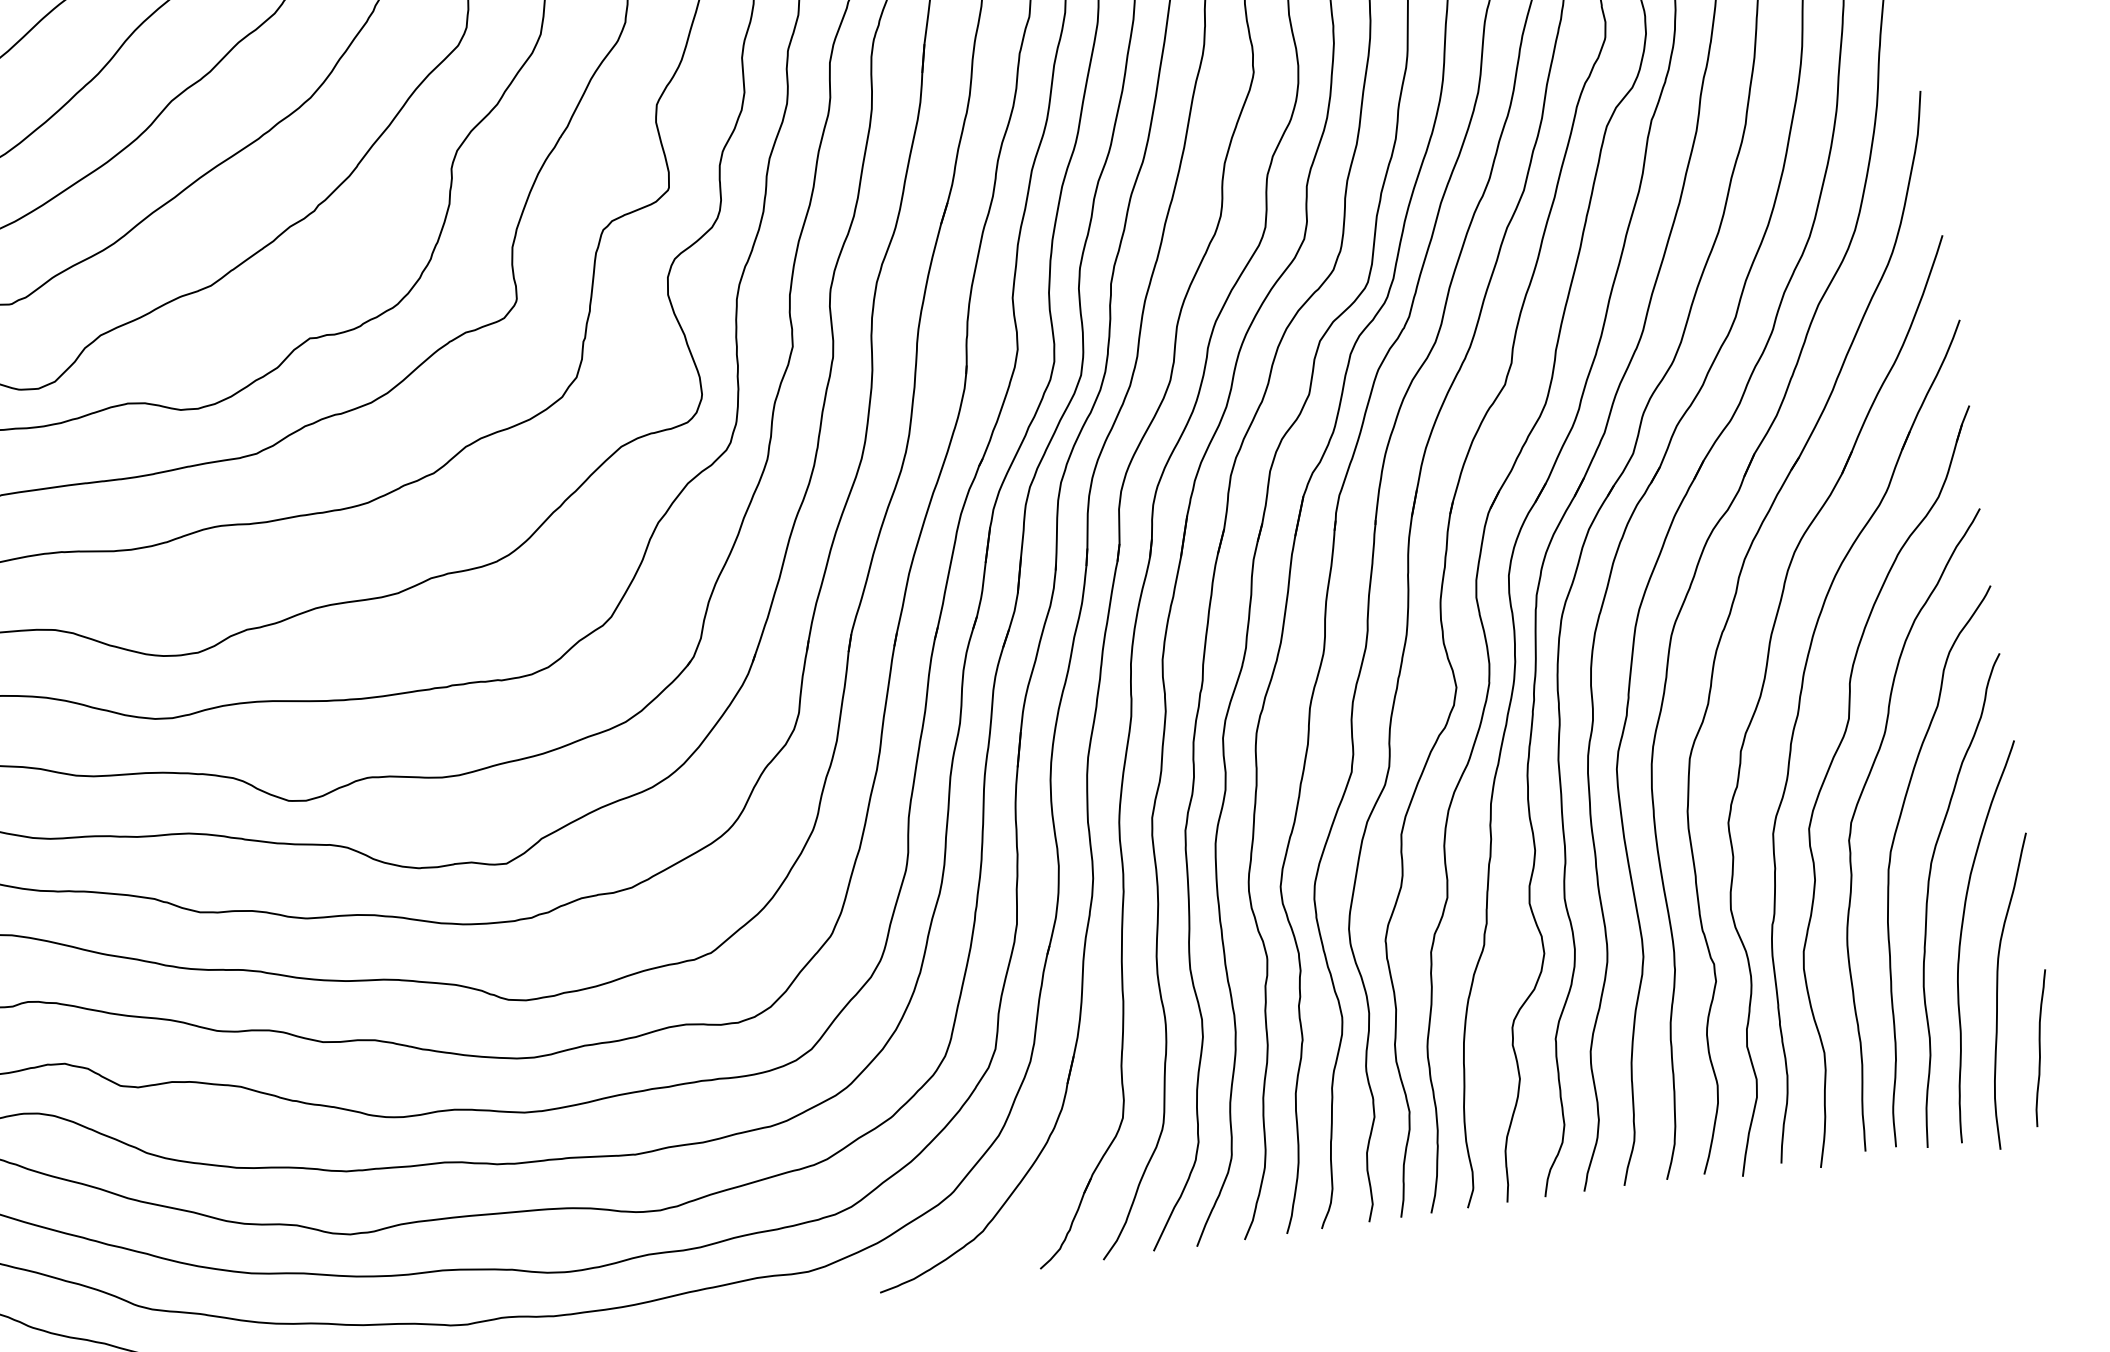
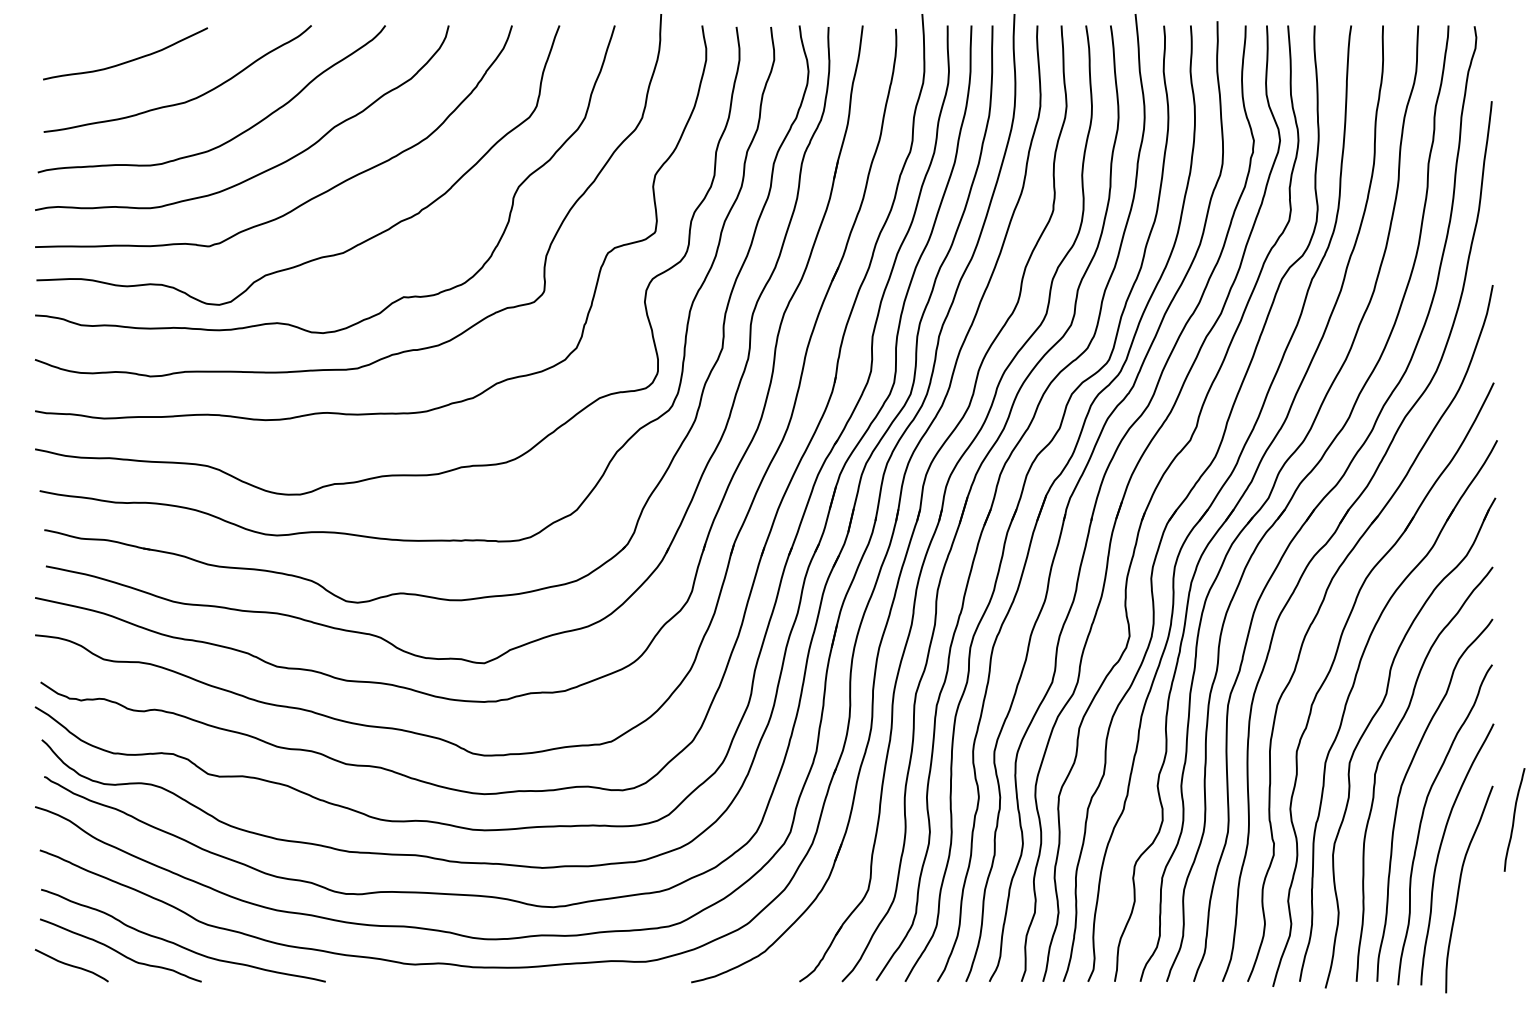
curve: (2040, 1047) -> (1514, 819), moved

